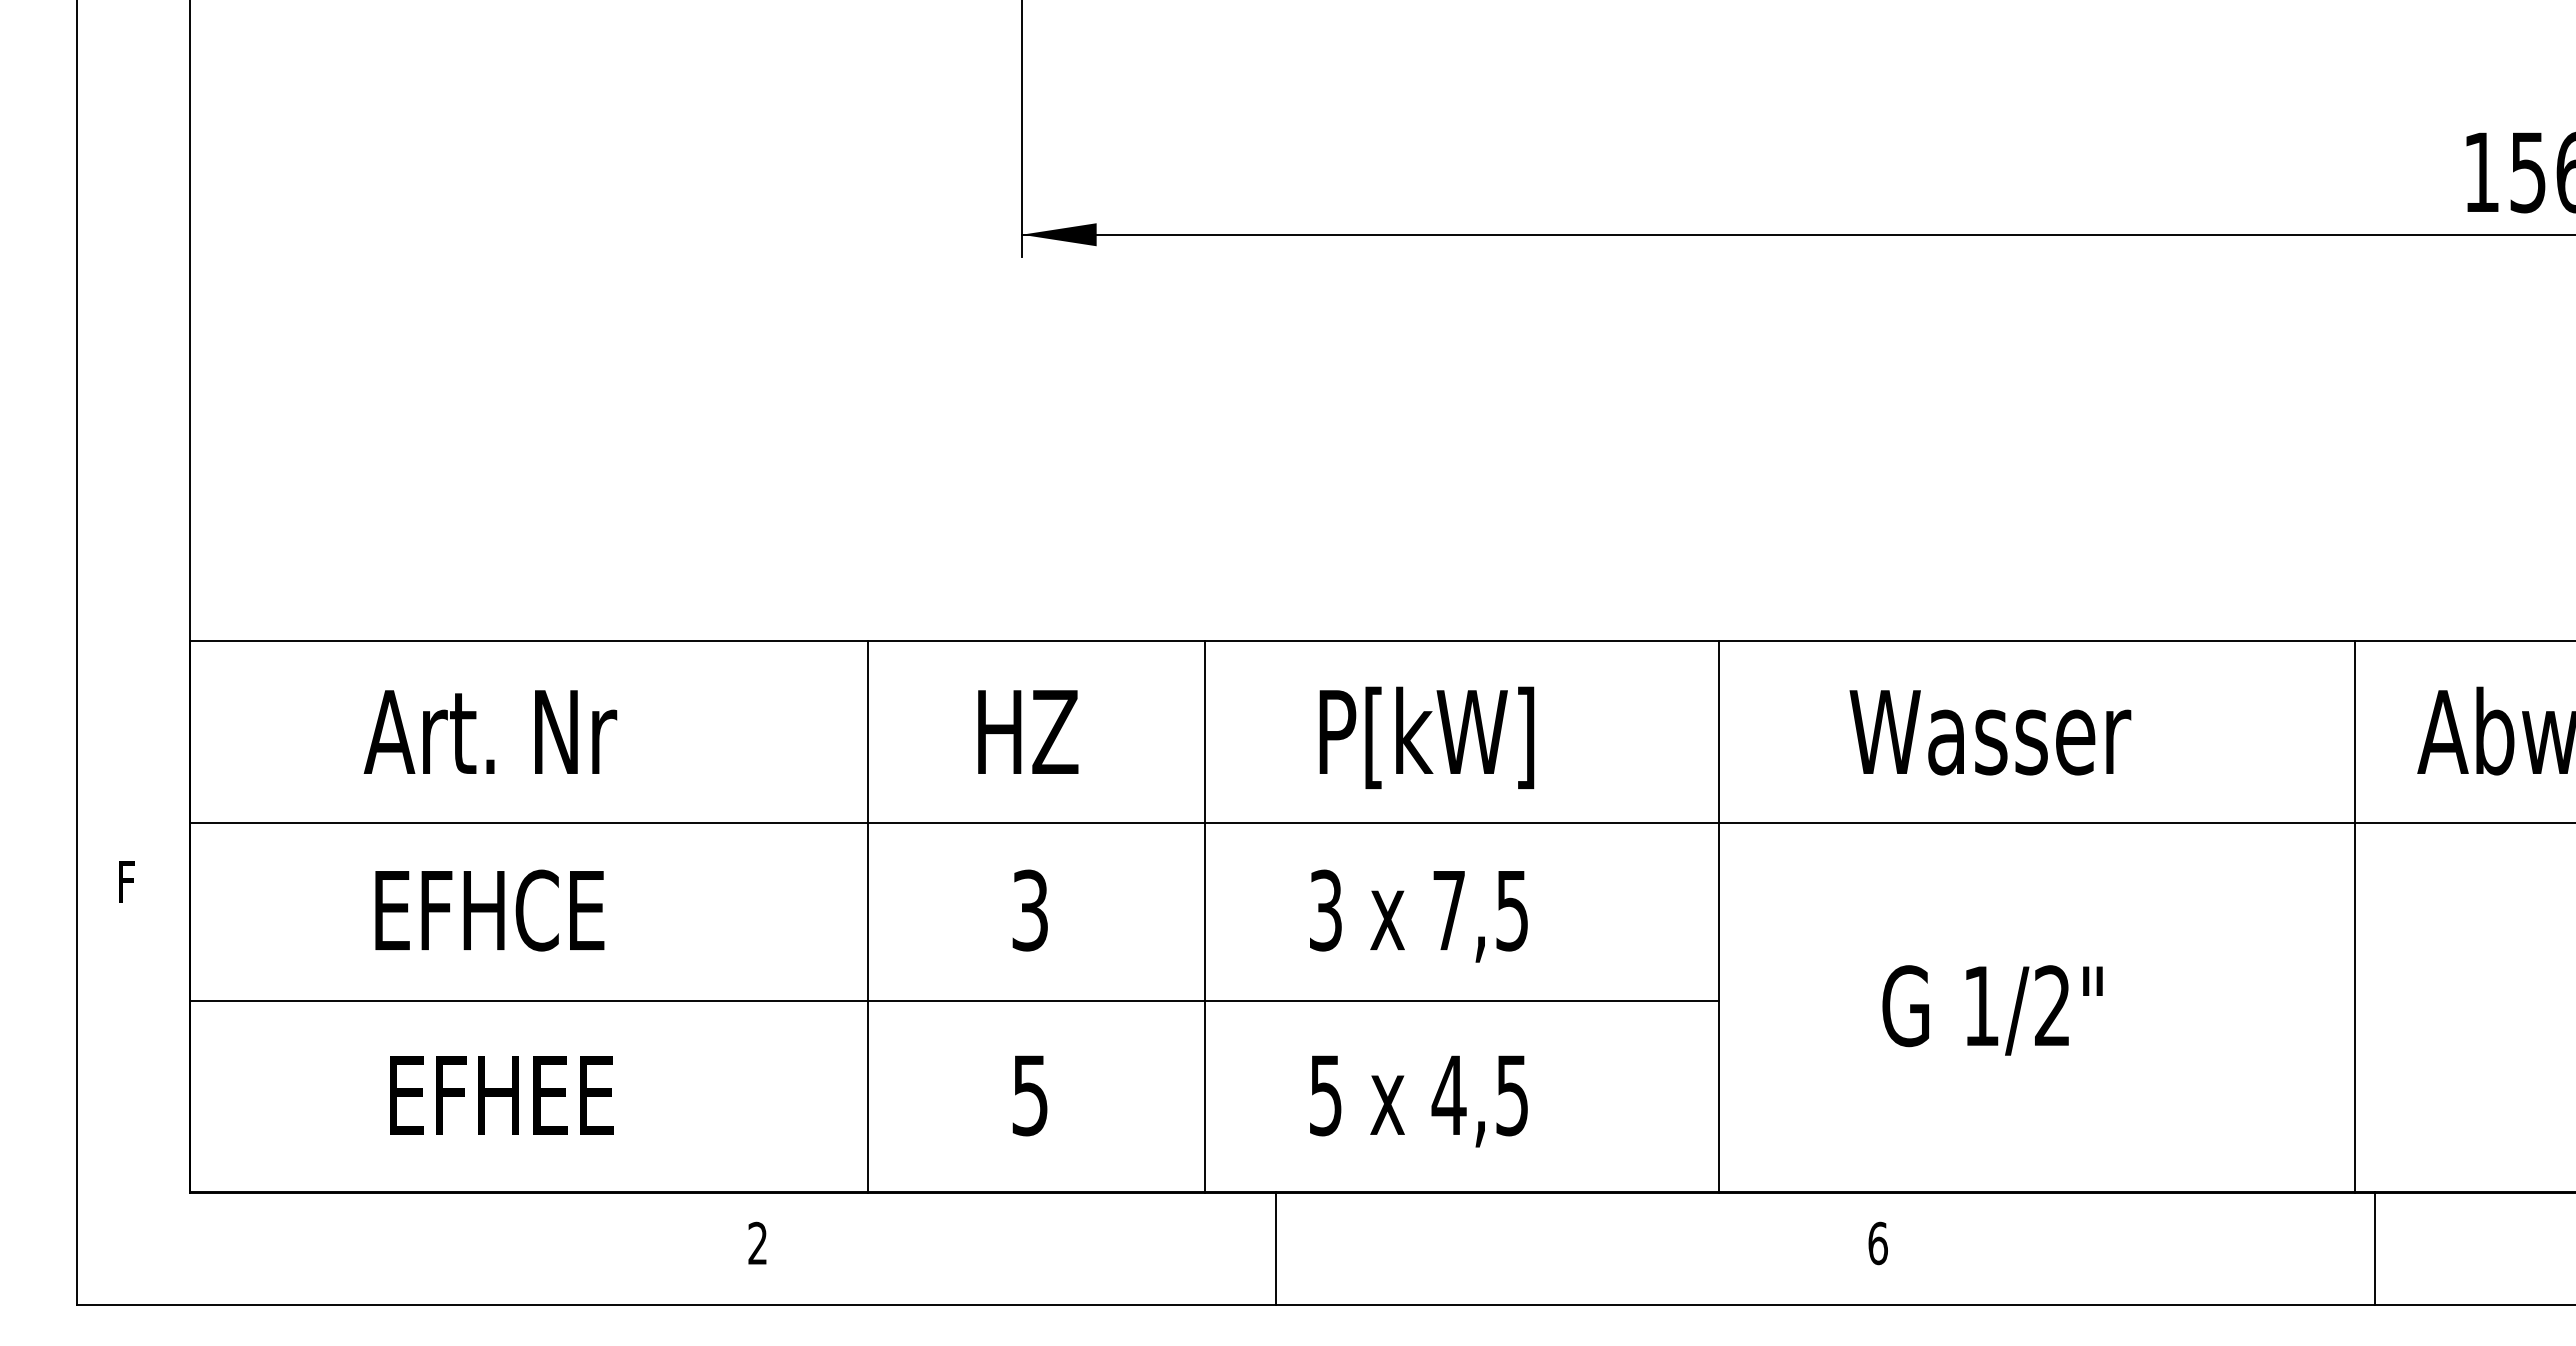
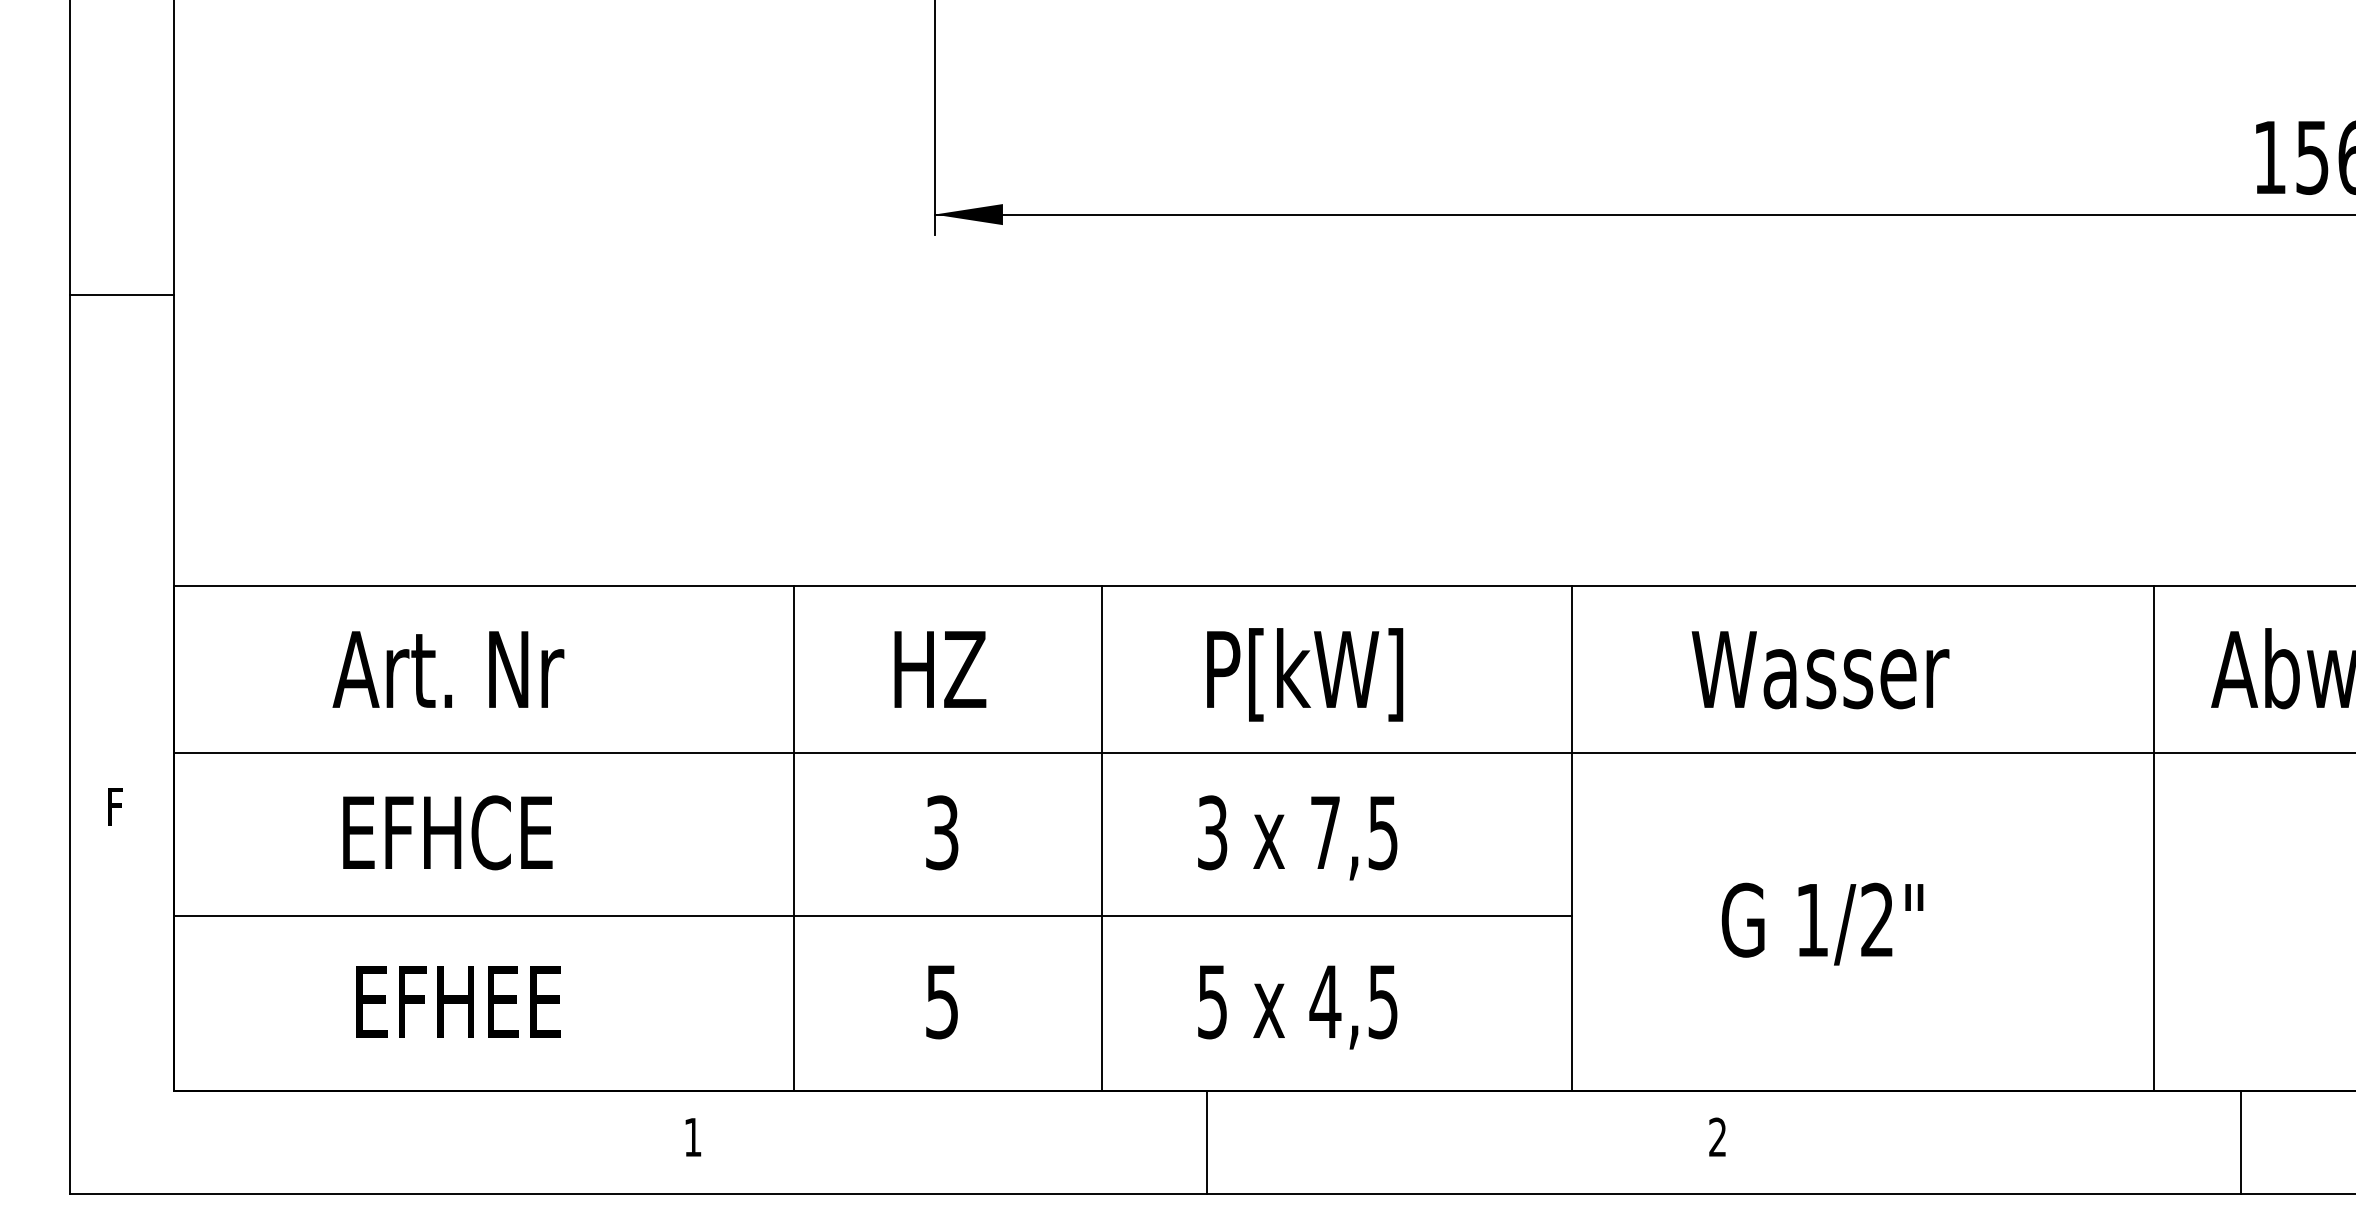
line: (133, 322) -> (121, 294), added
text: (757, 1242) -> (692, 1136), 2 -> 1
text: (1877, 1243) -> (1717, 1137), 6 -> 2
line: (1275, 1248) -> (1206, 1141), moved
line: (2374, 1248) -> (2240, 1141), moved

